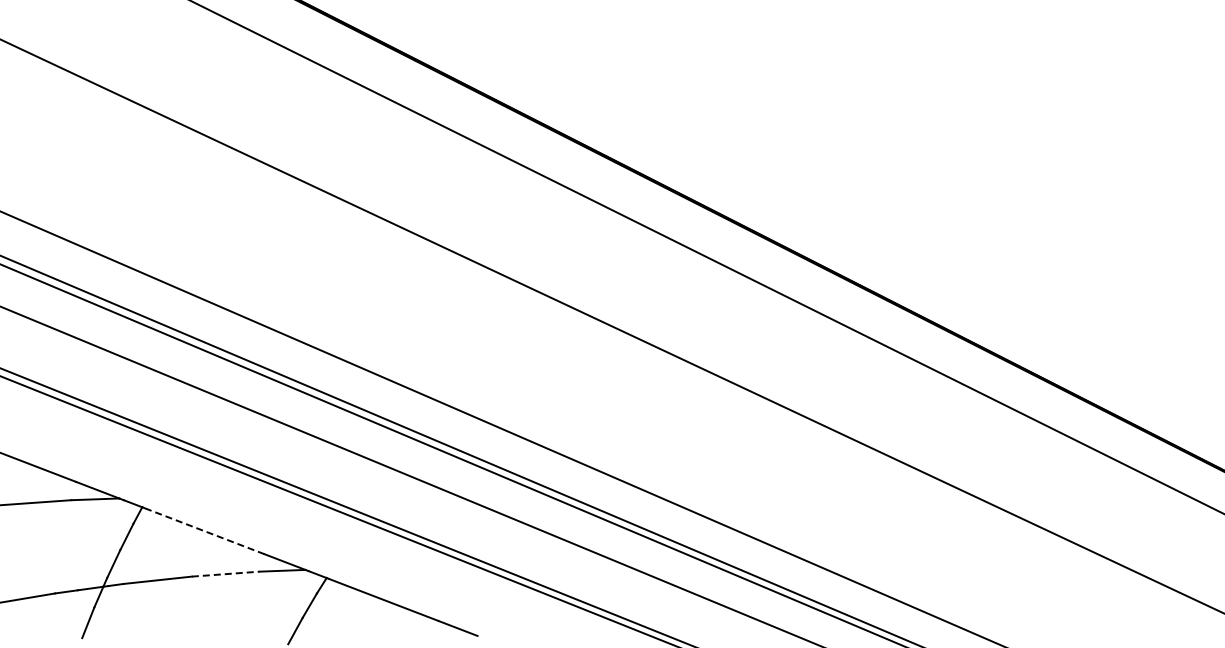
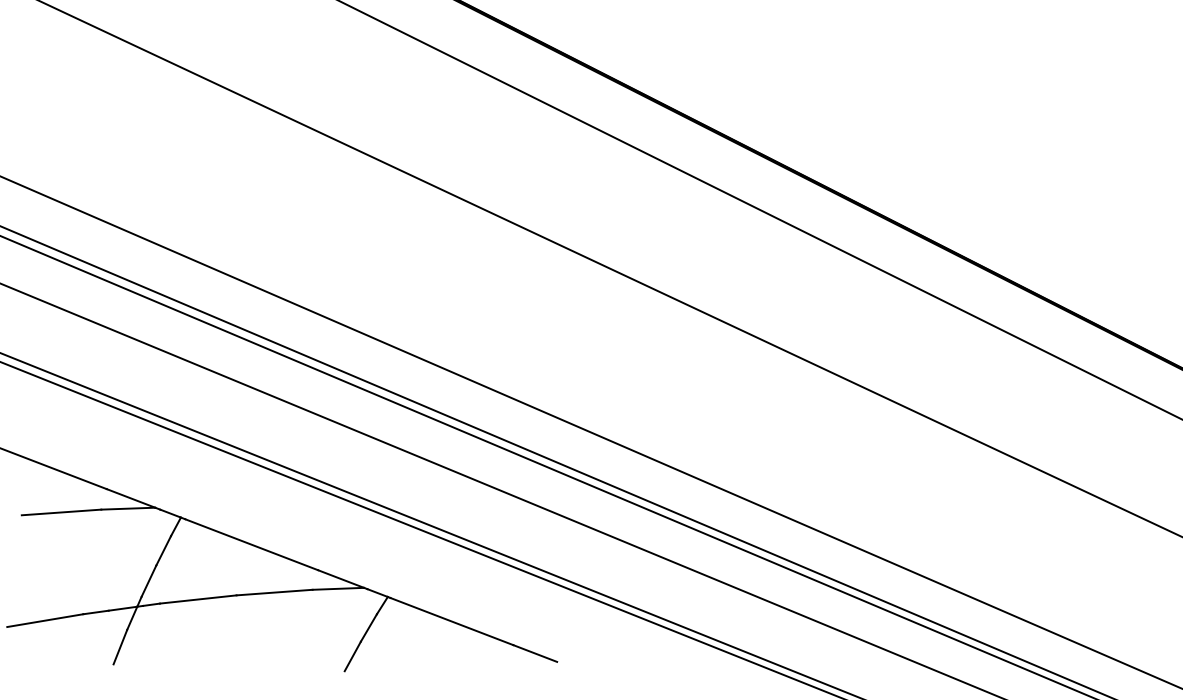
line: (204, 531) -> (250, 544), dashed -> solid
line: (225, 574) -> (274, 592), dashed -> solid

